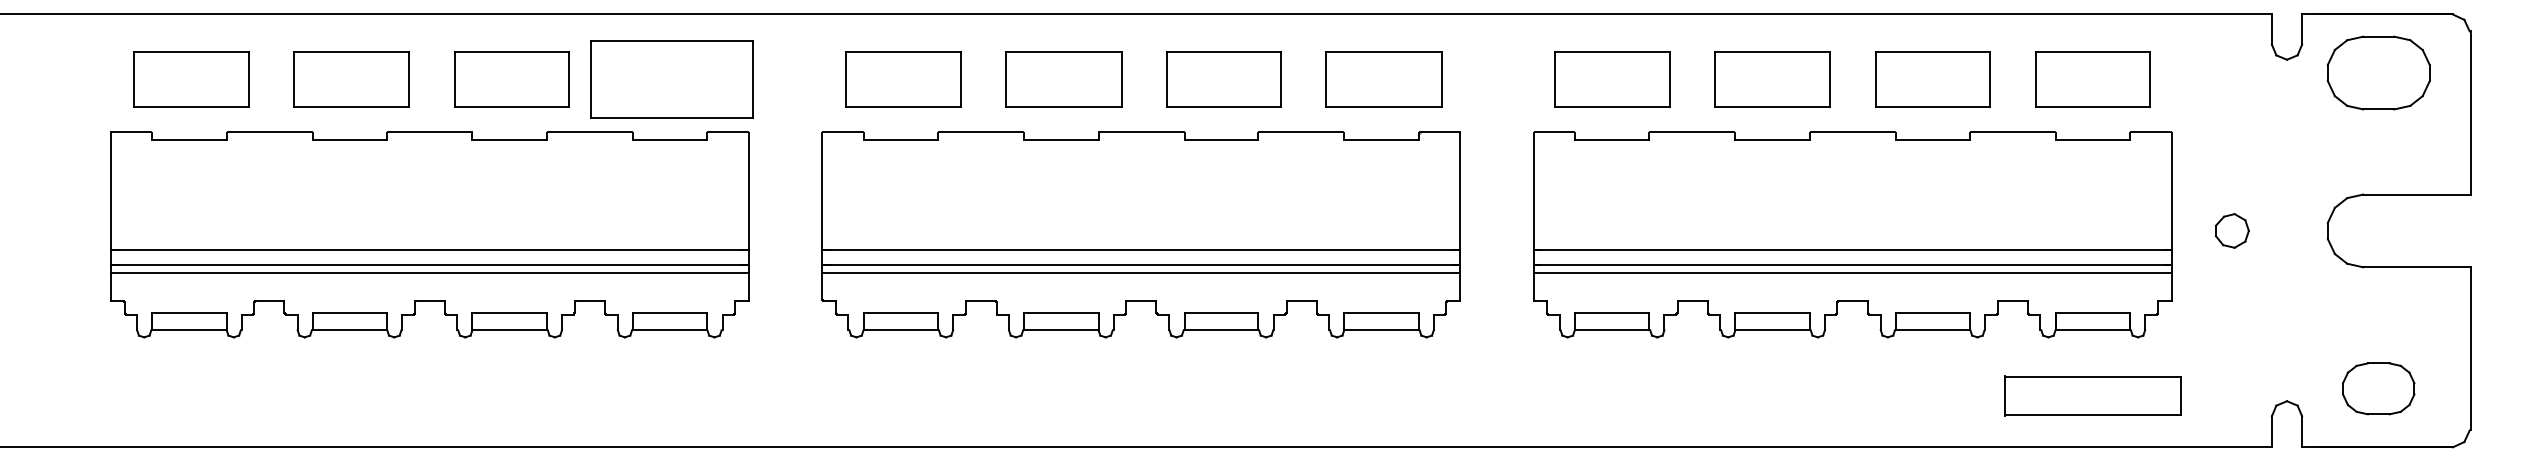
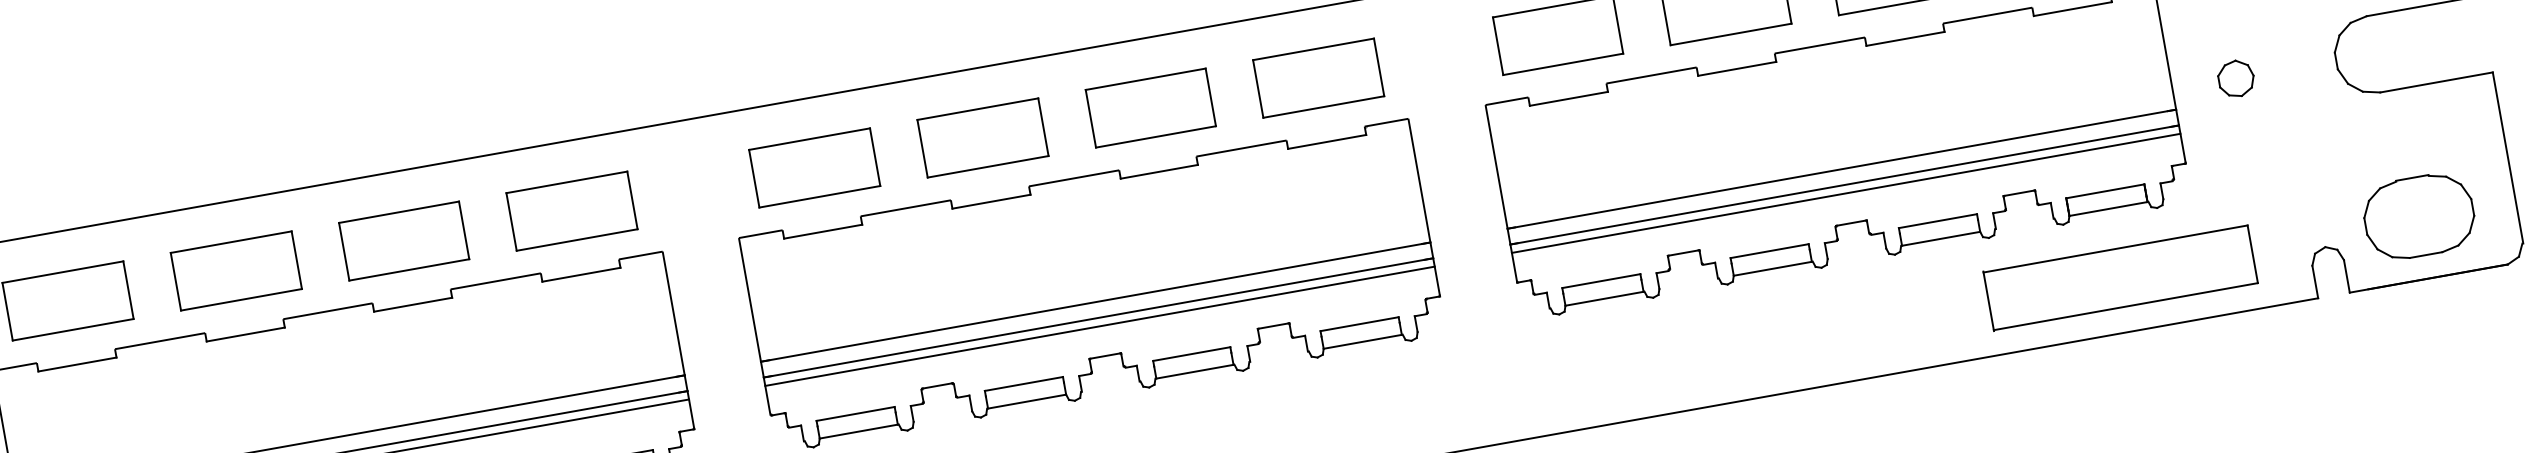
part: (671, 79) -> (571, 211), size x0.71
part: (2378, 388) -> (2418, 216), size x1.43
part: (2092, 395) -> (2120, 277), size x1.43

